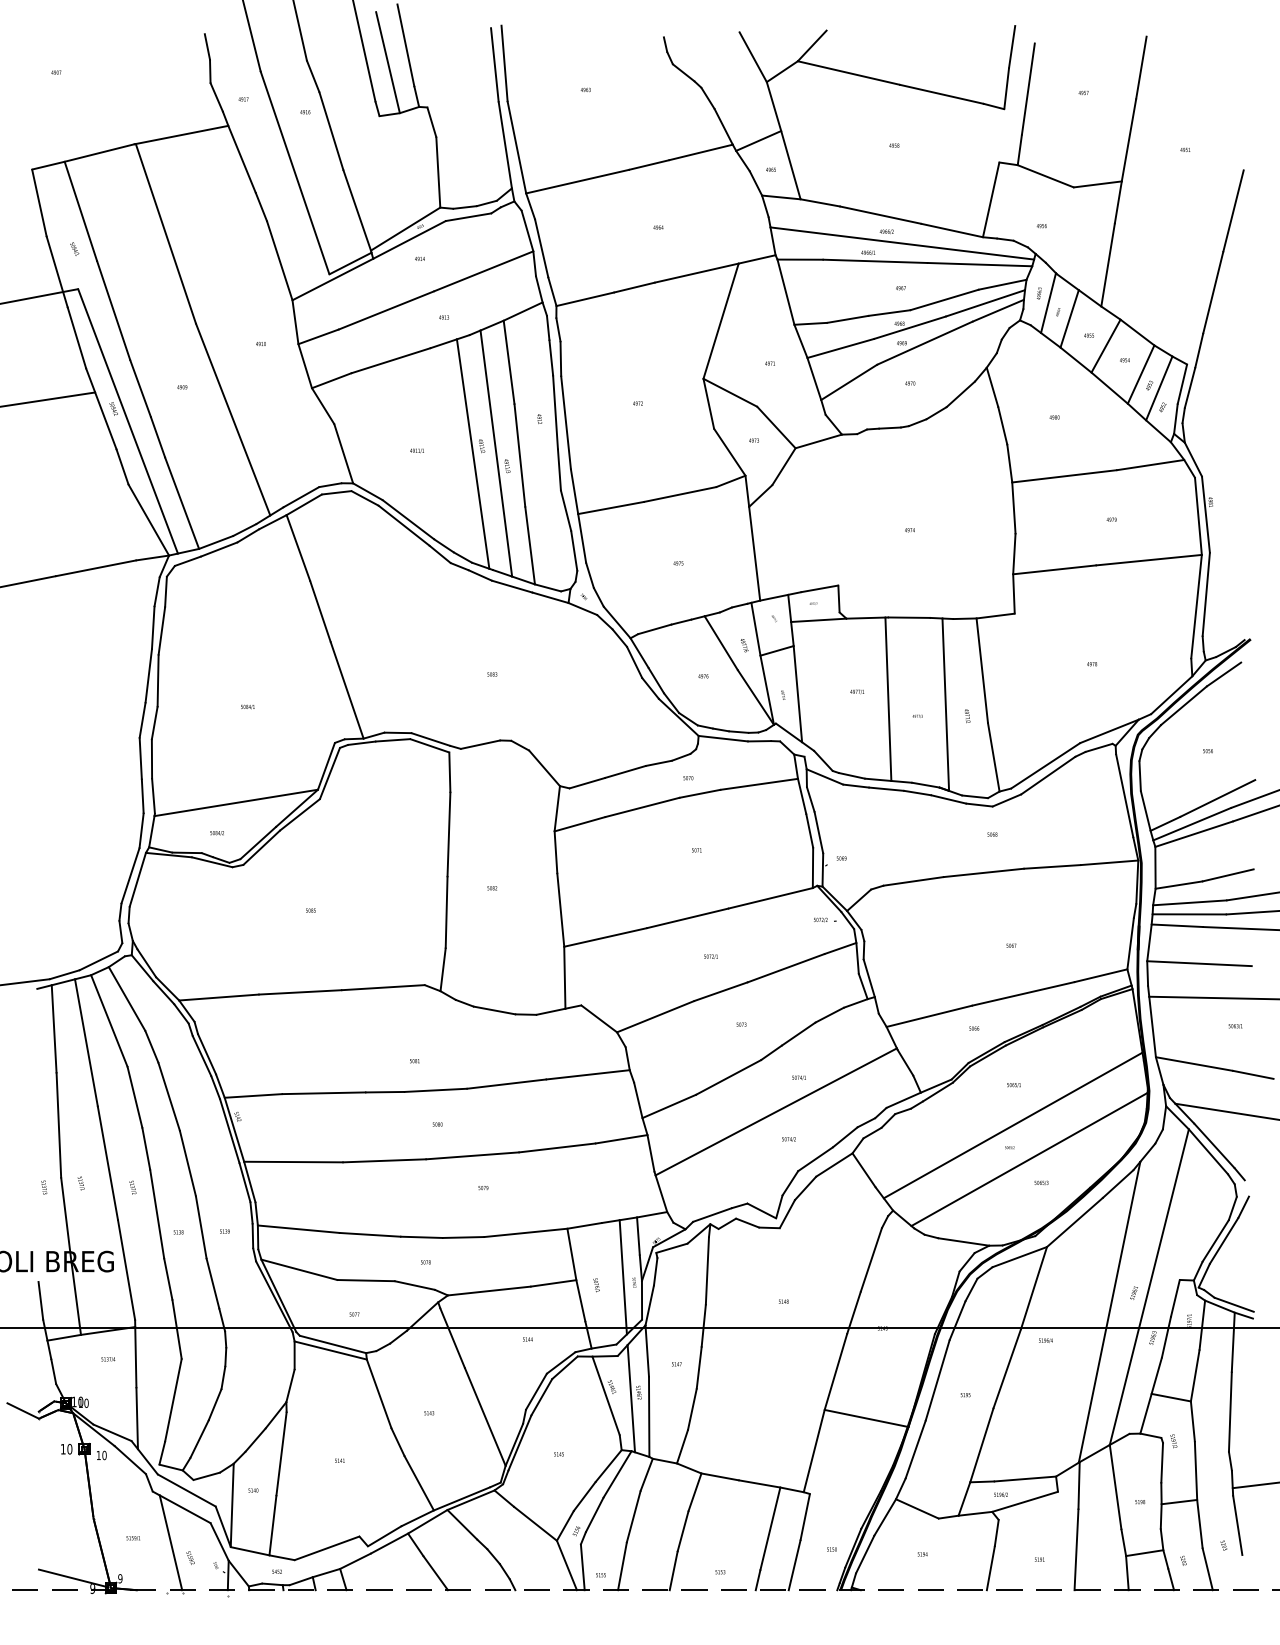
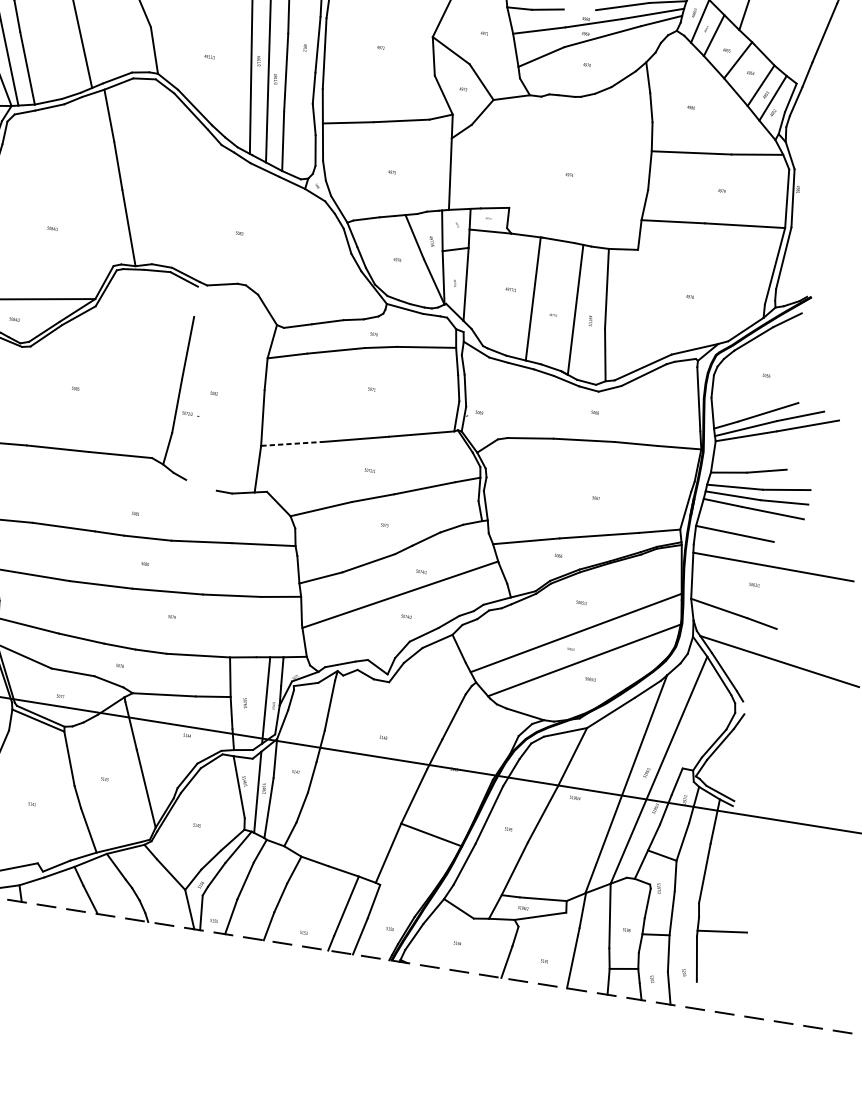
line: (889, 312) -> (579, 9), removed
line: (449, 772) -> (195, 301), removed
text: (825, 919) -> (191, 413), moved
line: (606, 937) -> (293, 443), solid -> dashed
line: (494, 1010) -> (201, 485), removed

